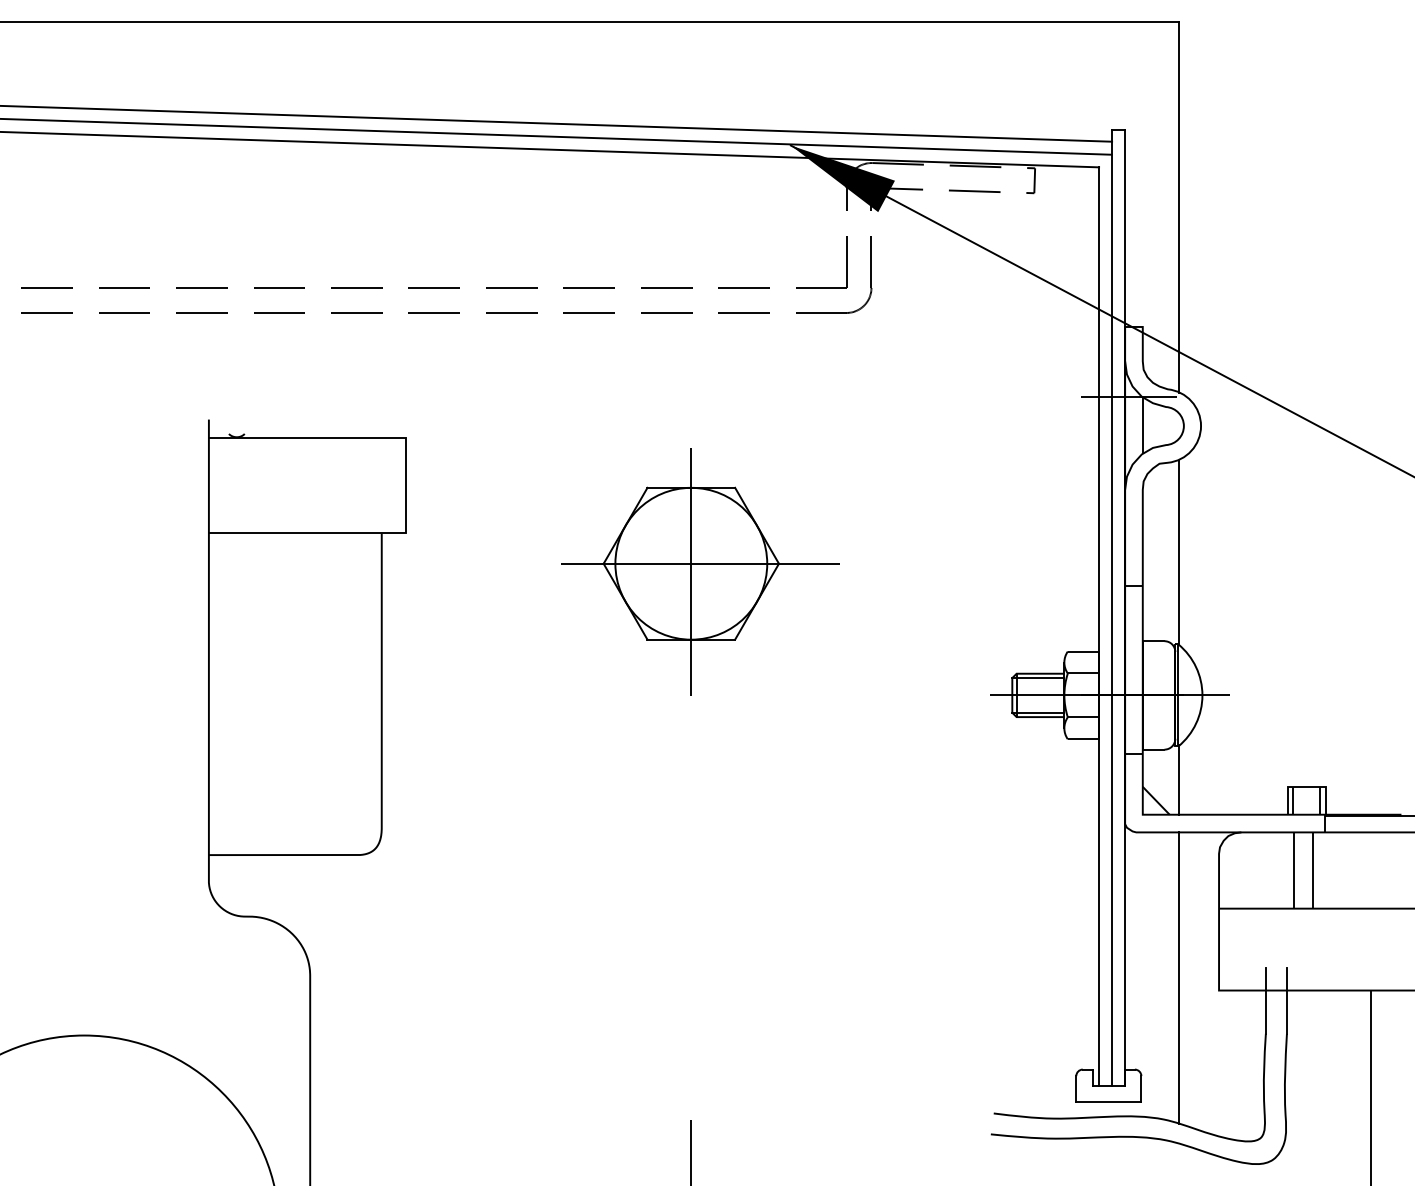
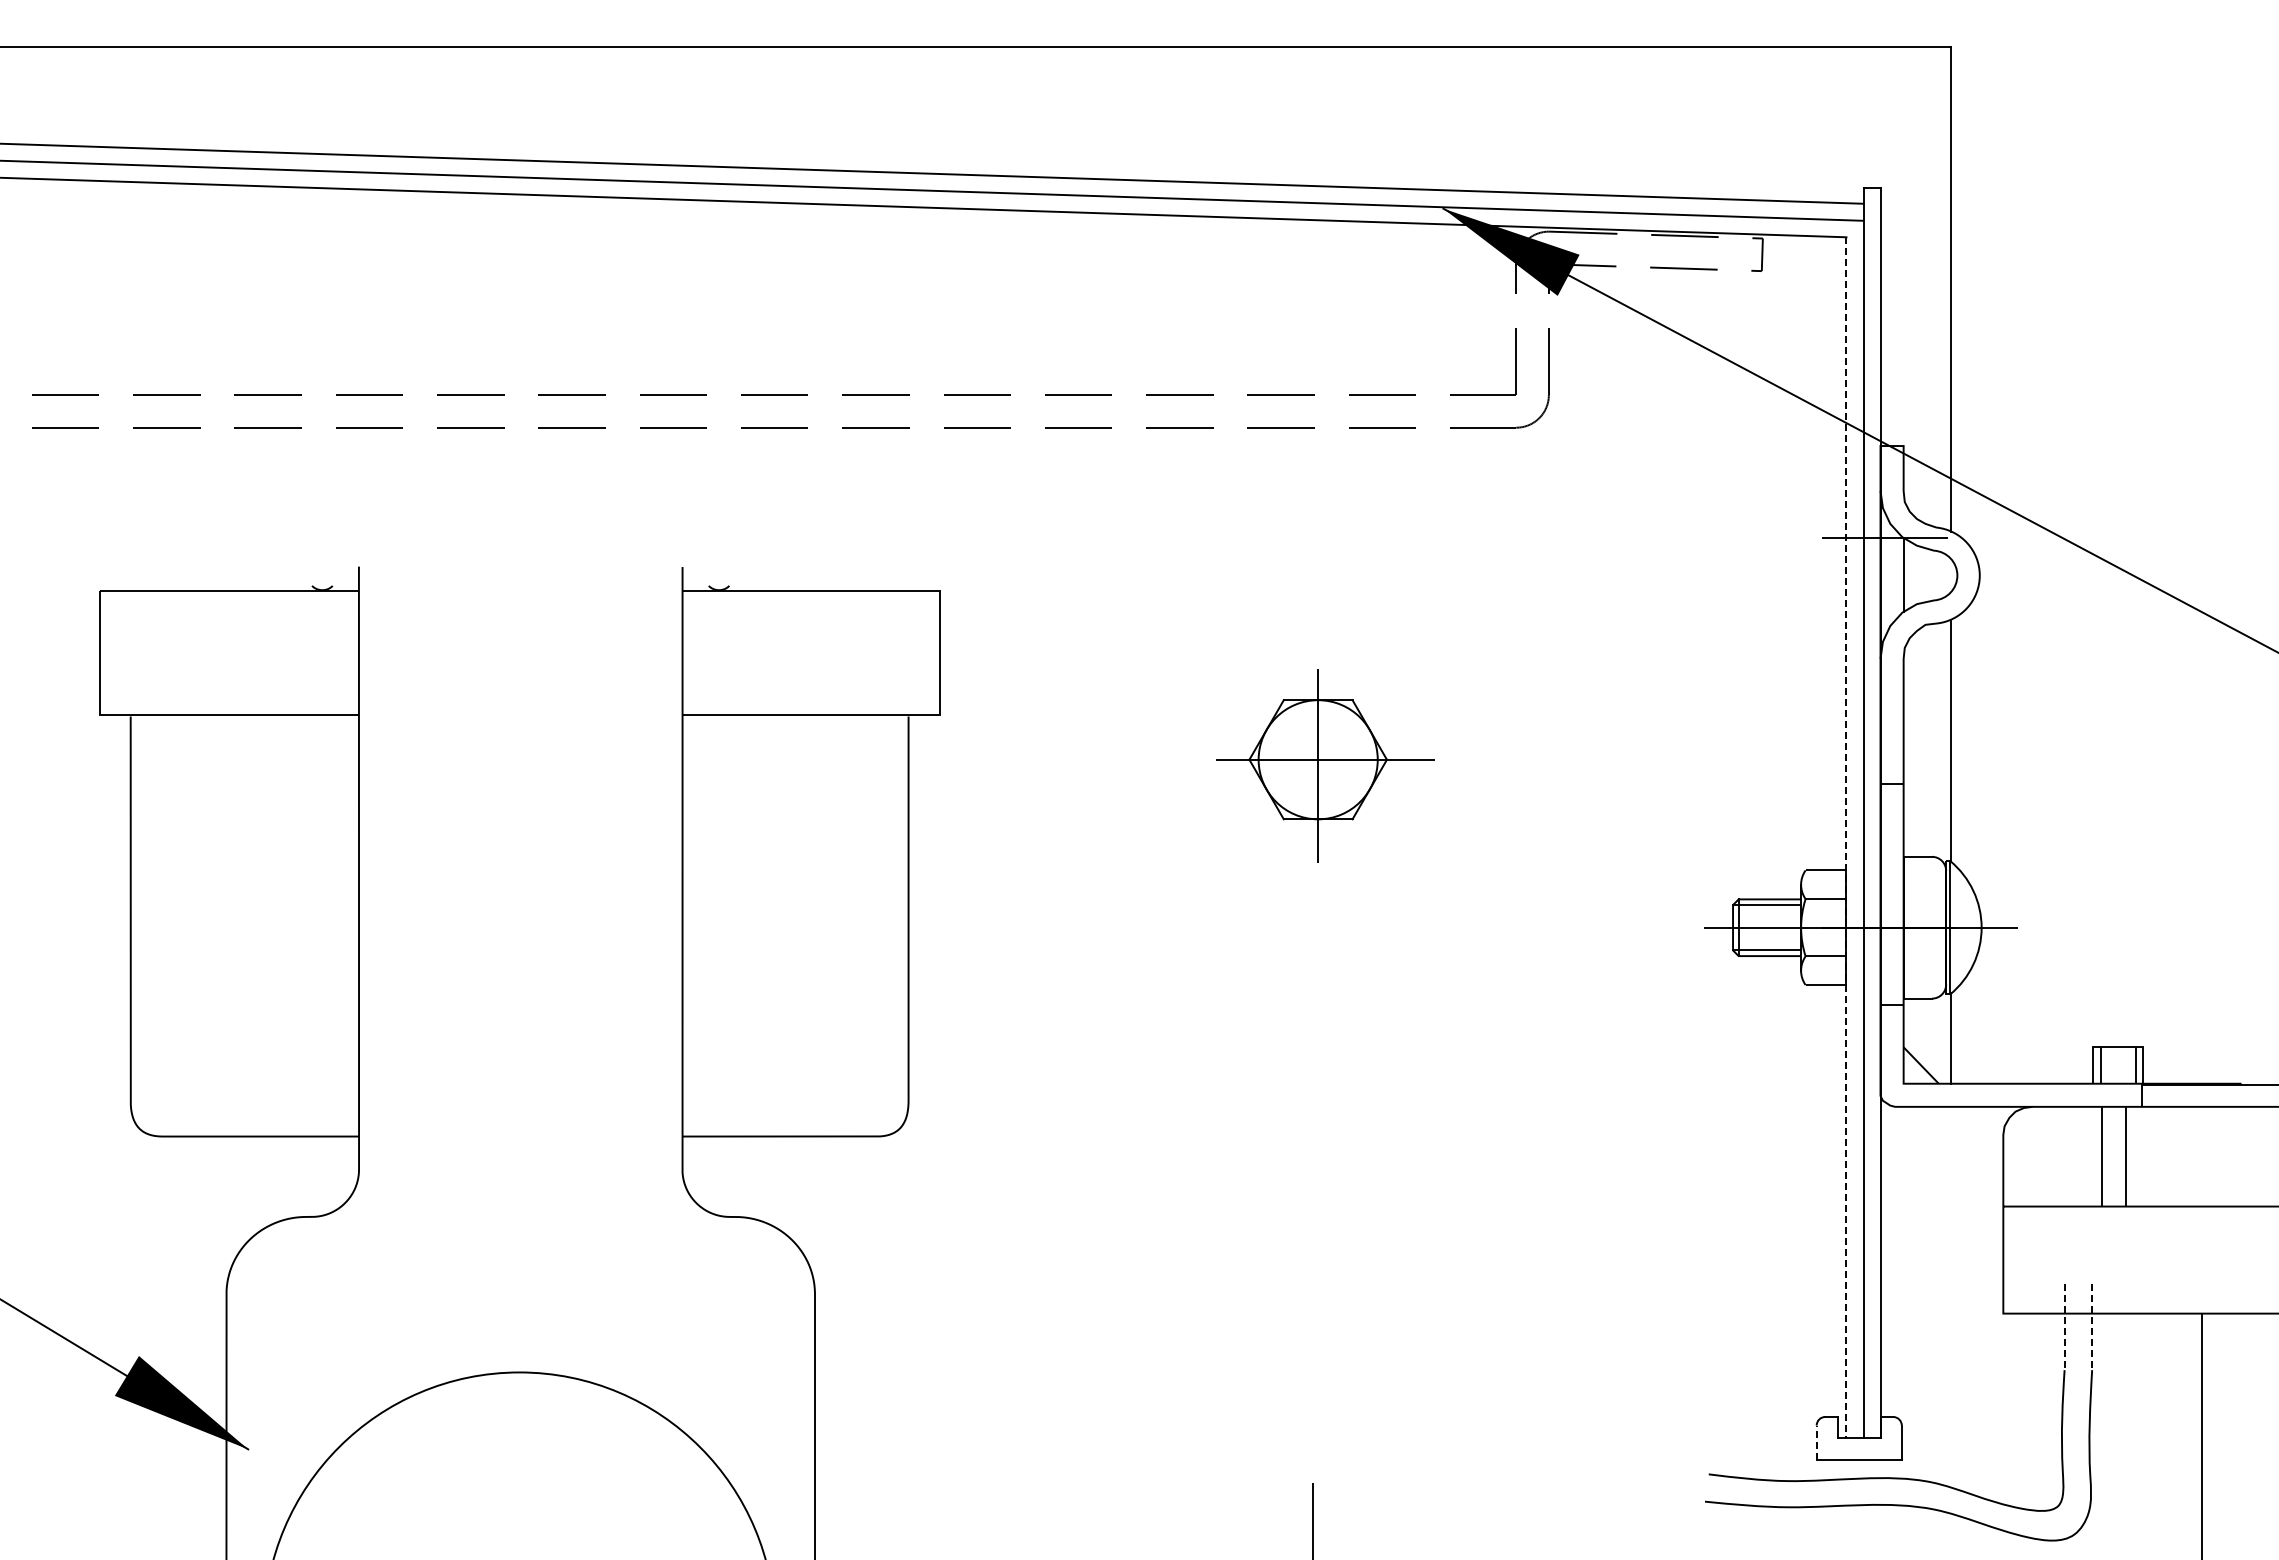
part: (700, 571) -> (1325, 765), size x0.6
line: (1099, 627) -> (1846, 838), solid -> dashed
line: (1179, 977) -> (1951, 1296), removed
line: (1265, 1001) -> (2064, 1327), solid -> dashed
line: (1287, 1001) -> (2092, 1327), solid -> dashed
line: (1076, 1089) -> (1816, 1442), solid -> dashed

